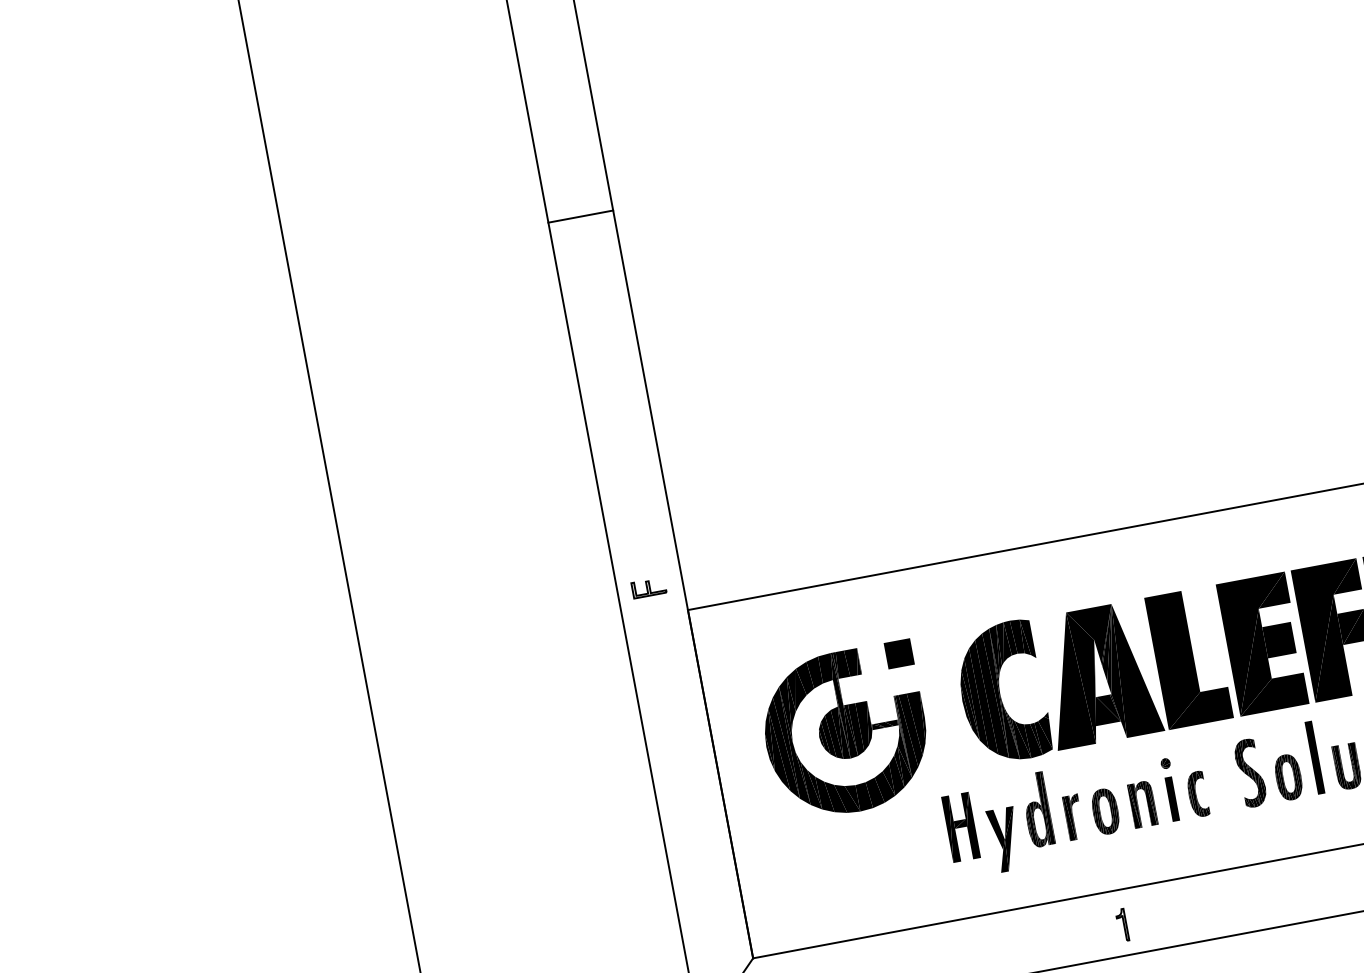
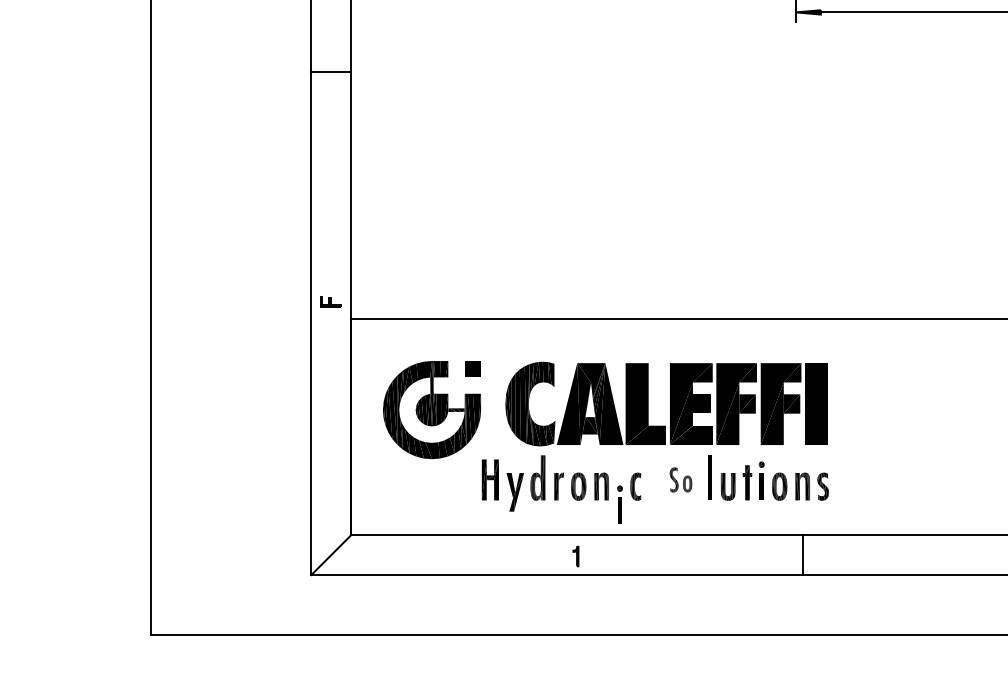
part: (1267, 769) -> (680, 479), size x0.6
part: (1169, 789) -> (619, 504), moved

